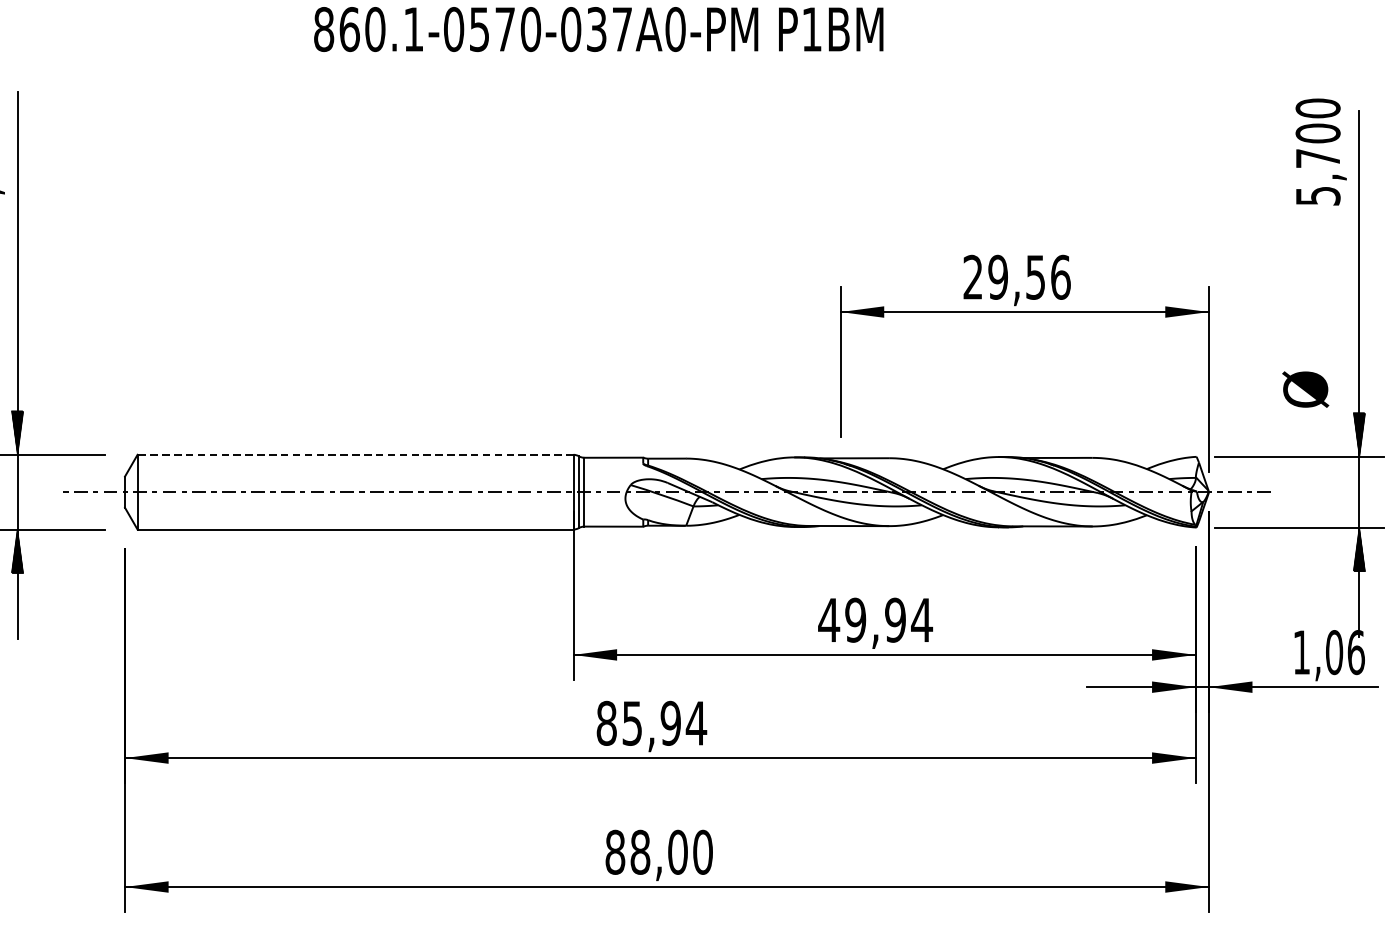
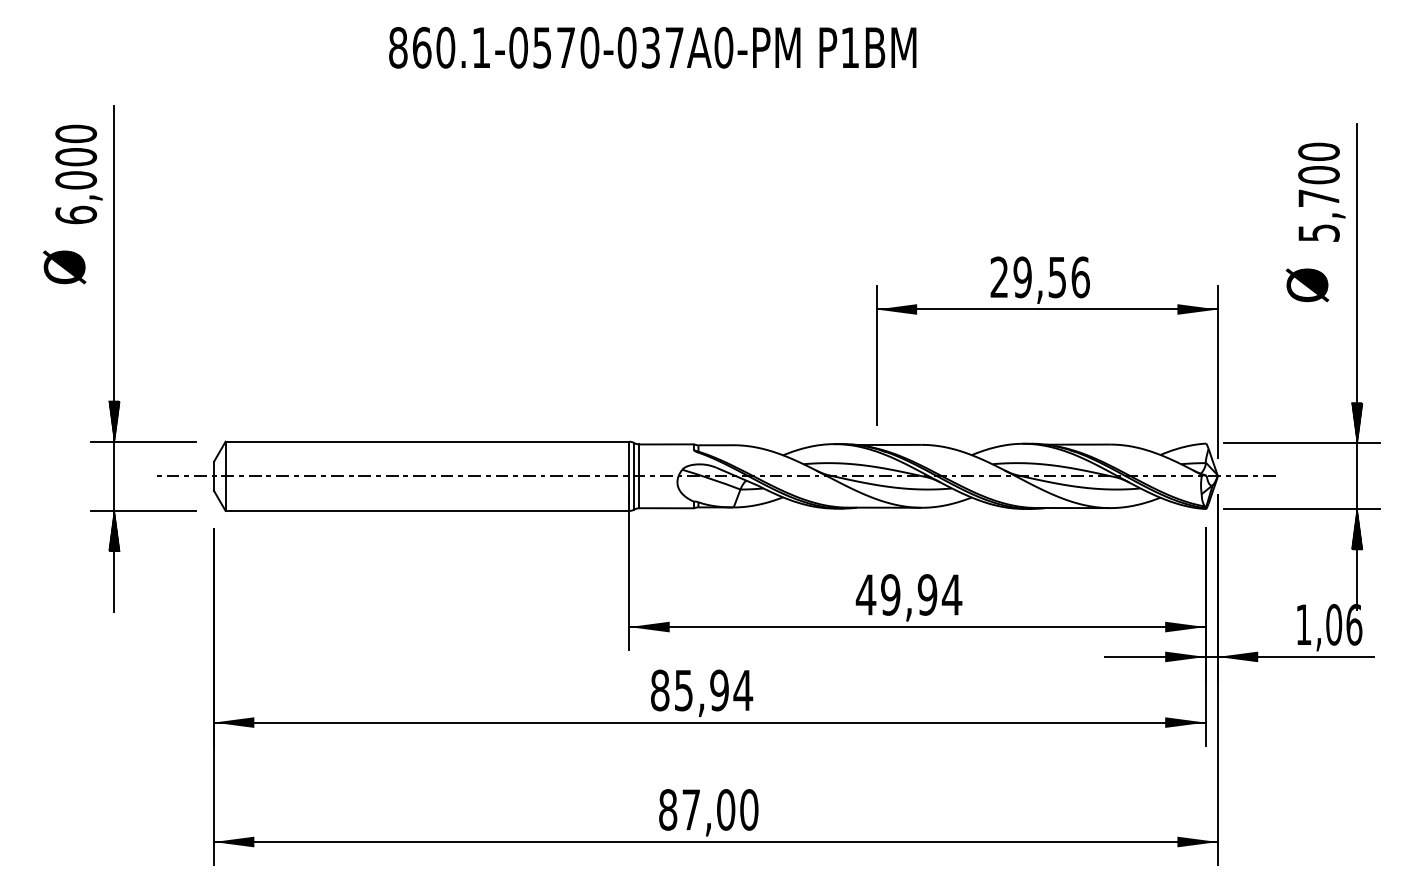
text: (1320, 151) -> (1321, 191), moved
text: (1305, 389) -> (1307, 285), moved
line: (355, 454) -> (427, 441), dashed -> solid
text: (640, 851) -> (691, 809), 88,00 -> 87,00

